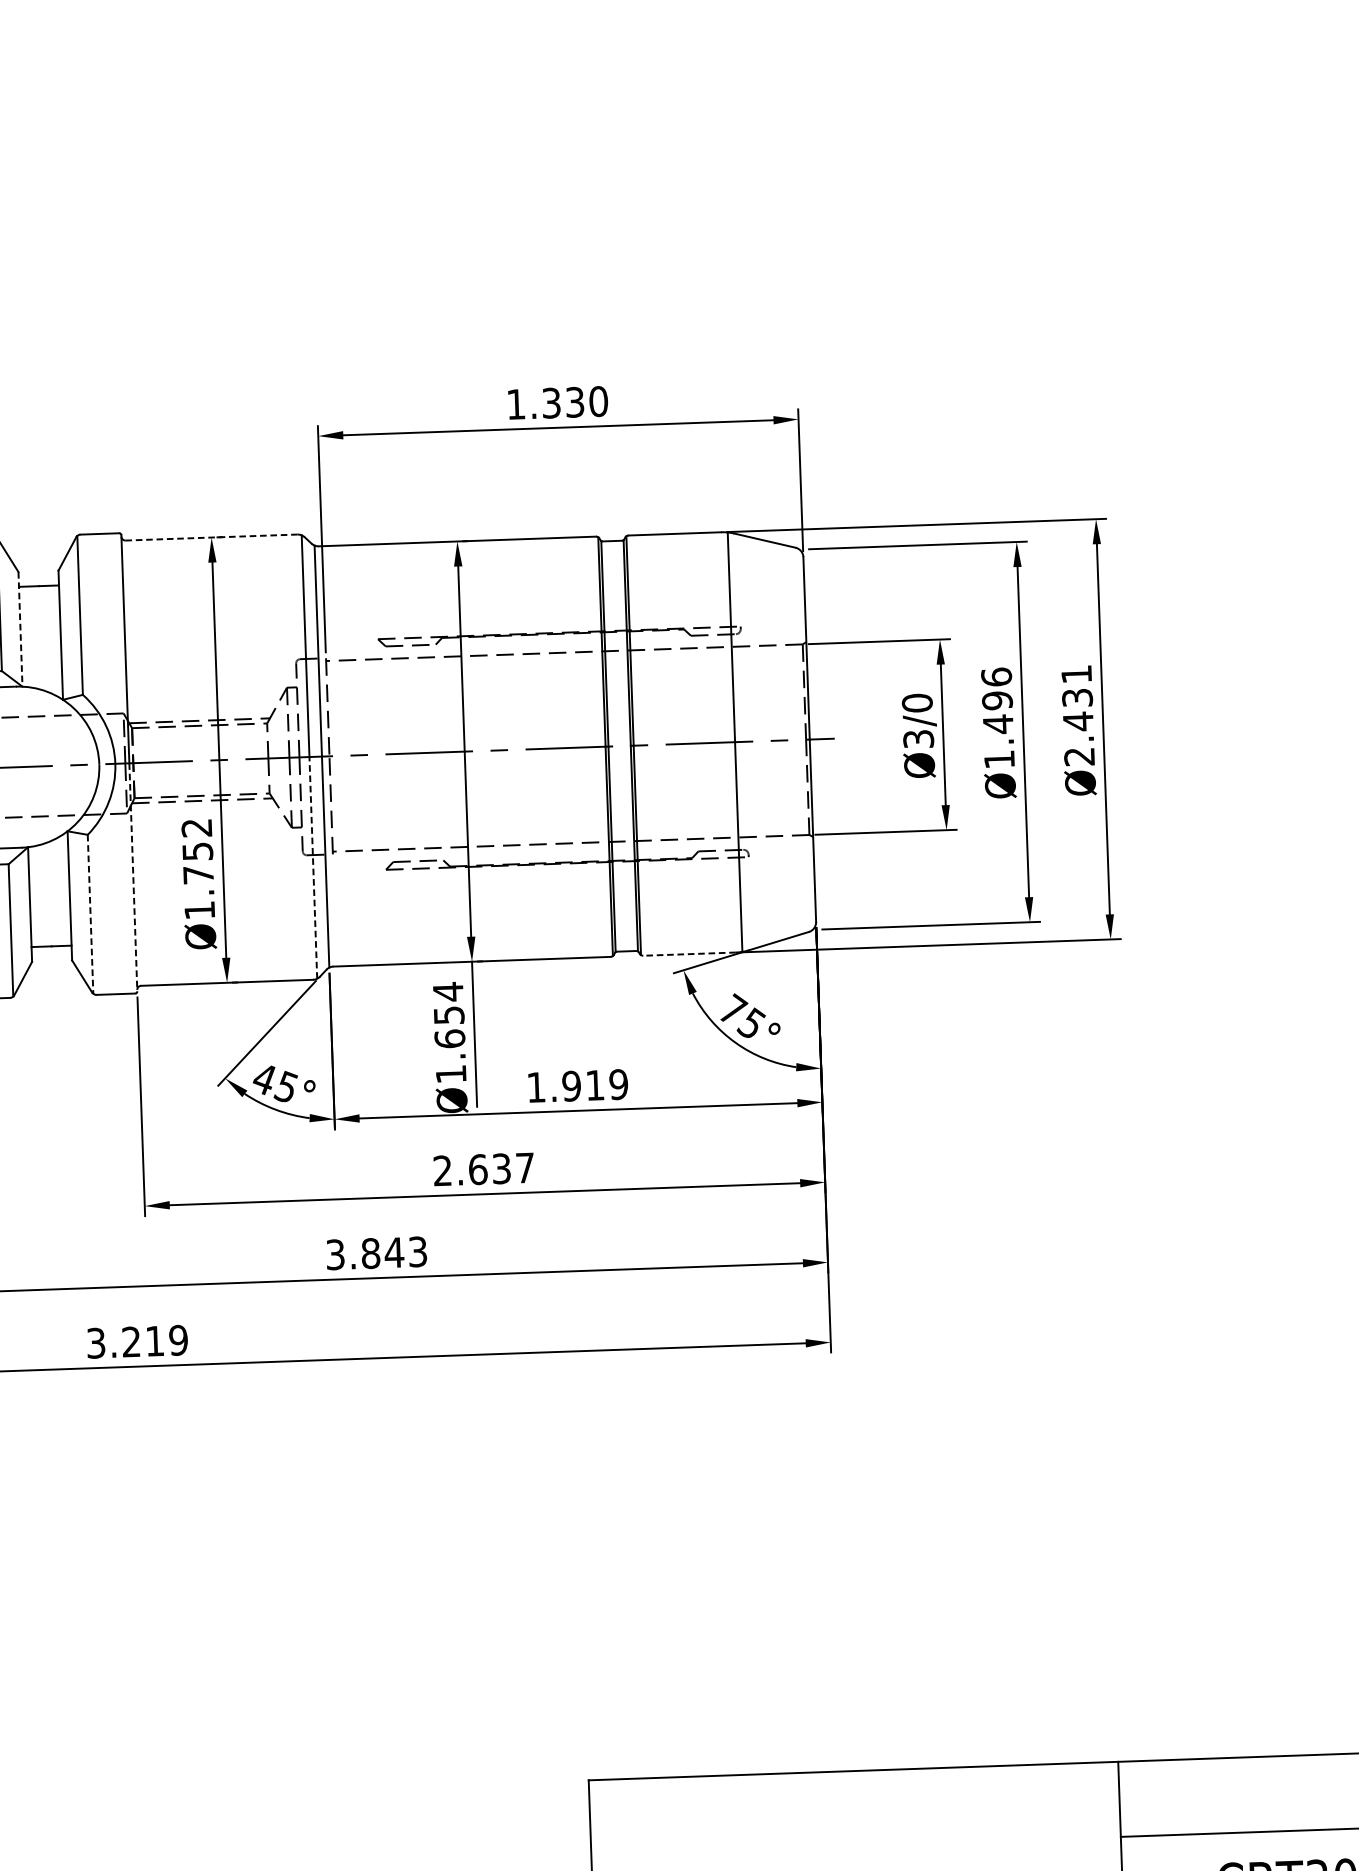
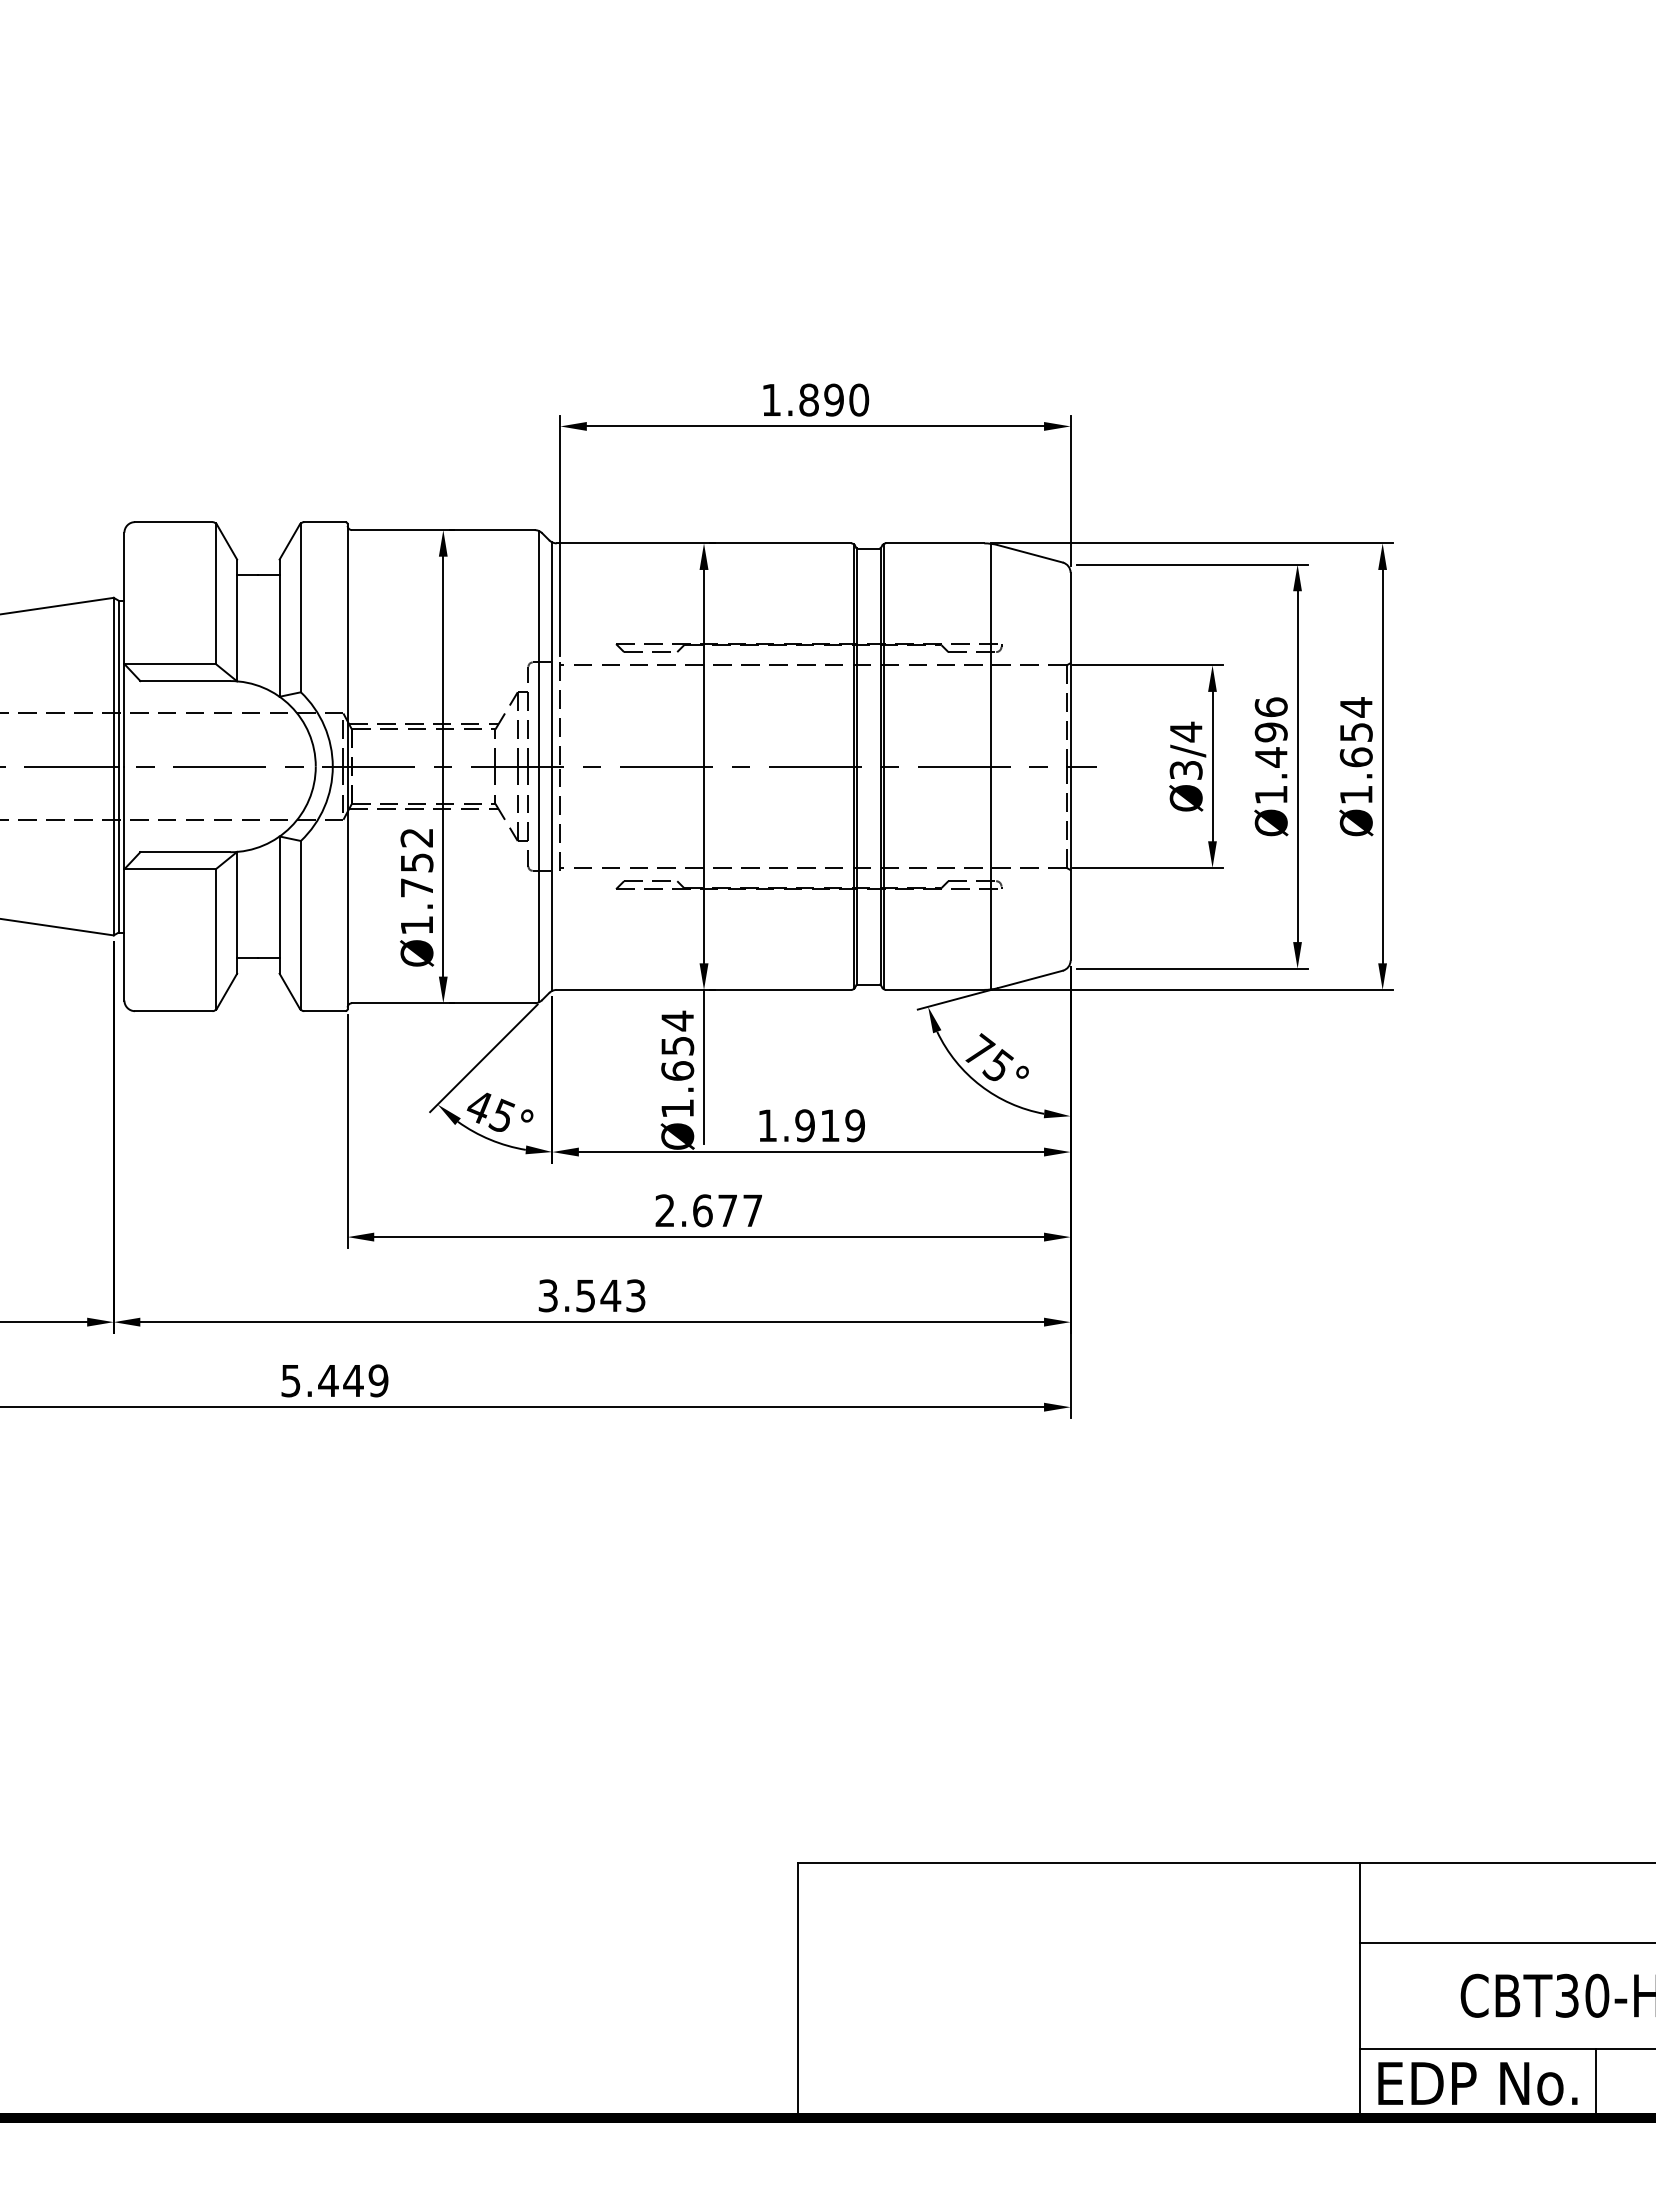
text: (563, 402) -> (821, 399), 1.330 -> 1.890
line: (211, 537) -> (443, 530), dashed -> solid
line: (20, 629) -> (237, 620), dashed -> solid
text: (916, 702) -> (1185, 731), Ø3/0 -> Ø3/4
text: (1077, 715) -> (1355, 750), Ø2.431 -> Ø1.654
line: (313, 867) -> (539, 884), dashed -> solid
line: (133, 878) -> (347, 888), dashed -> solid
line: (90, 914) -> (300, 925), dashed -> solid
line: (688, 953) -> (934, 989), dashed -> solid
text: (501, 1168) -> (727, 1210), 2.637 -> 2.677
text: (370, 1253) -> (585, 1295), 3.843 -> 3.543
text: (125, 1341) -> (322, 1380), 3.219 -> 5.449

